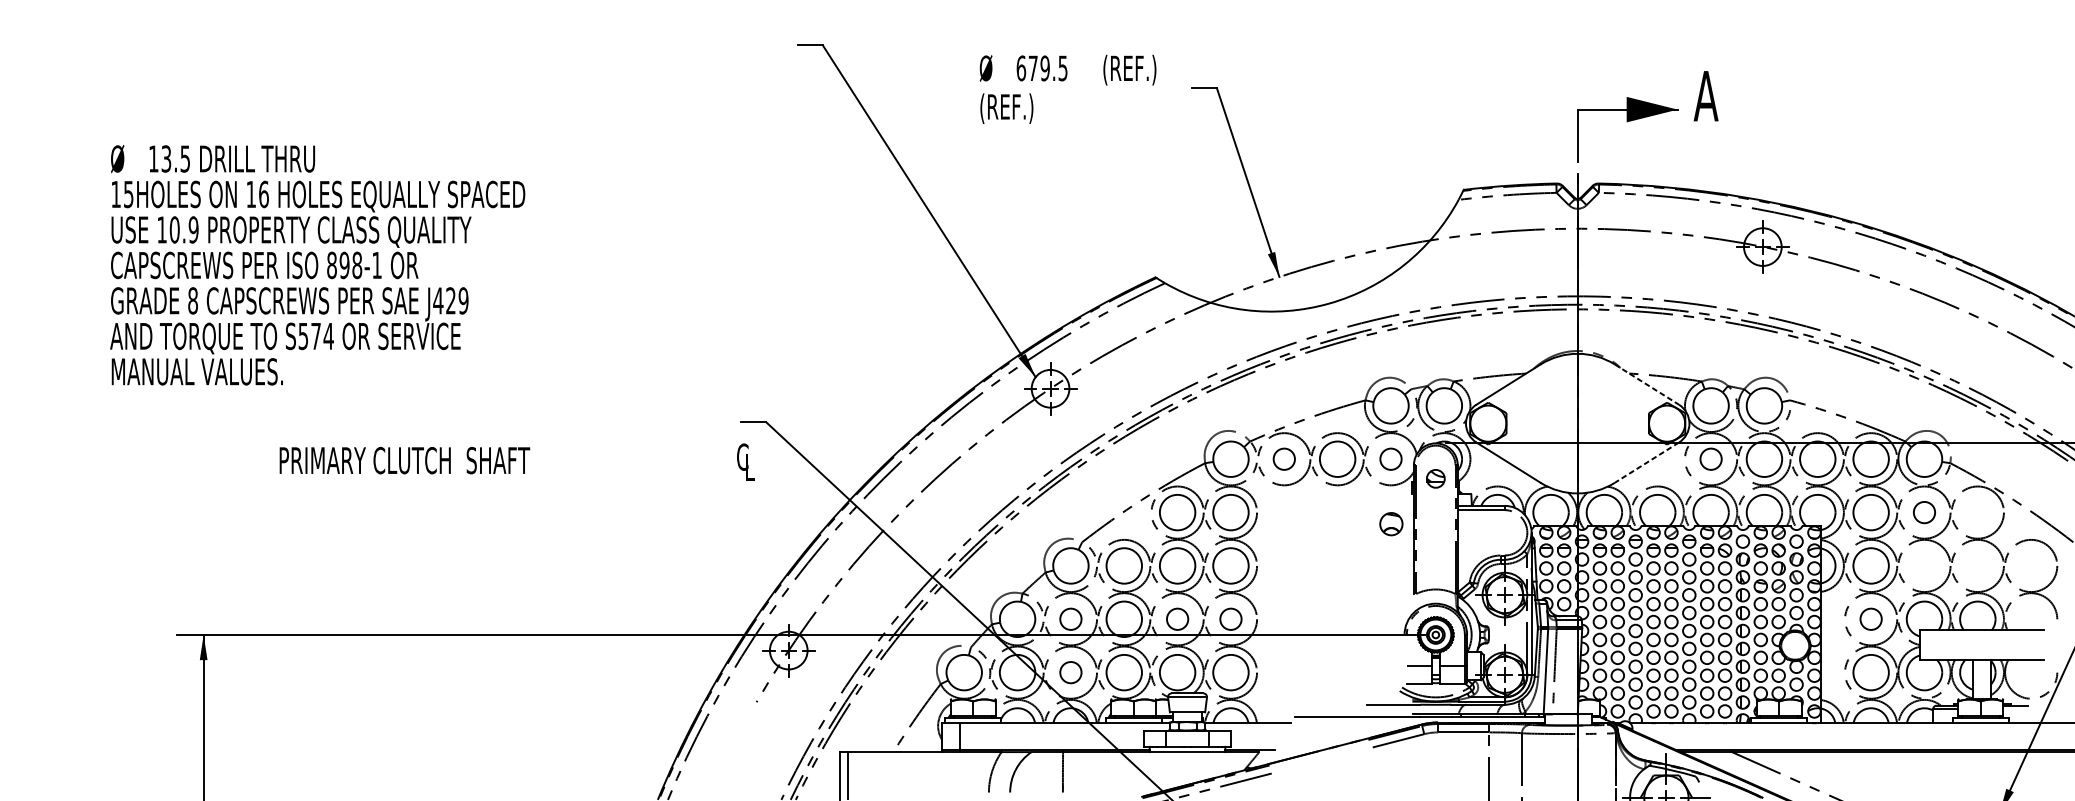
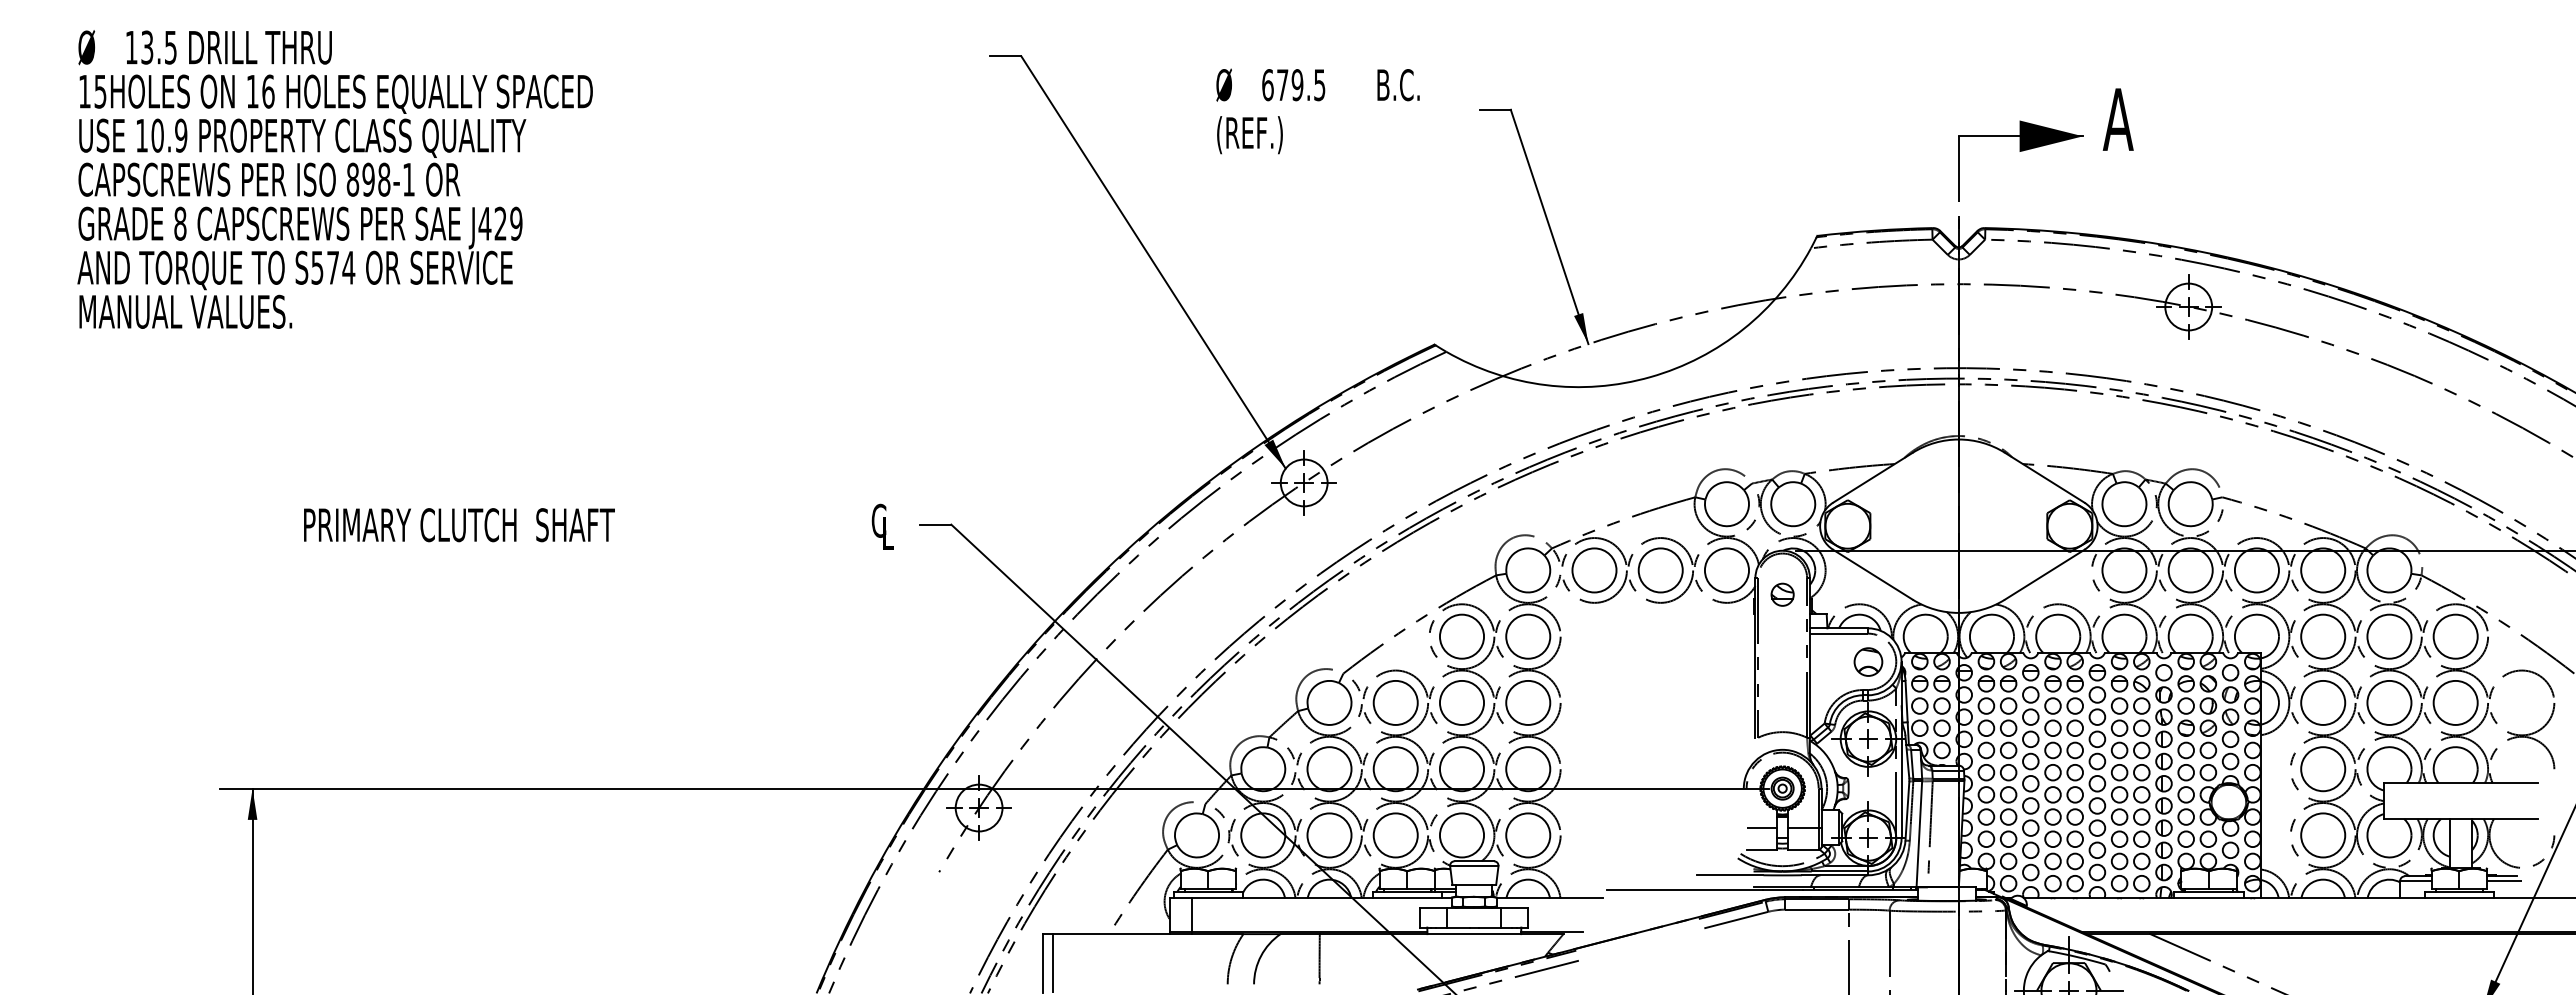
text: (1129, 70) -> (1402, 87), (REF.) -> B.C.
text: (317, 265) -> (334, 179), moved
line: (1647, 385) -> (2045, 478), dashed -> solid
circle: (1284, 459) -> (1594, 570), size x1.67
circle: (1390, 459) -> (1726, 570), size x1.67
circle: (1711, 459) -> (2124, 570), size x1.67
text: (516, 461) -> (598, 526), moved
line: (1646, 462) -> (2044, 574), dashed -> solid
circle: (1924, 512) -> (2389, 636), size x1.67
circle: (1977, 512) -> (2455, 636), added
part: (1391, 523) -> (1868, 661), moved
circle: (1924, 565) -> (2389, 702), added
circle: (1977, 565) -> (2455, 702), added
circle: (1070, 619) -> (1329, 769), size x1.67
circle: (1177, 619) -> (1461, 769), size x1.67
circle: (1231, 619) -> (1528, 769), size x1.67
circle: (1871, 619) -> (2323, 769), size x1.67
circle: (1070, 672) -> (1329, 835), size x1.67
line: (2016, 708) -> (2503, 880), added

